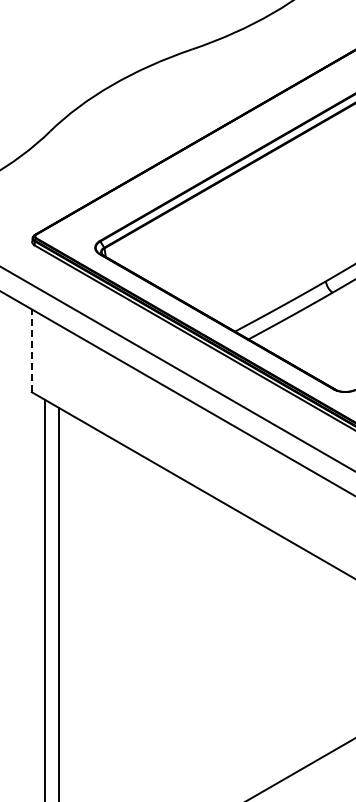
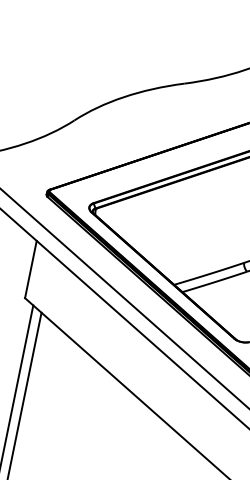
line: (31, 350) -> (30, 269), dashed -> solid

